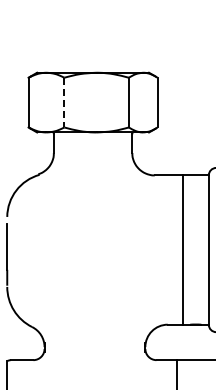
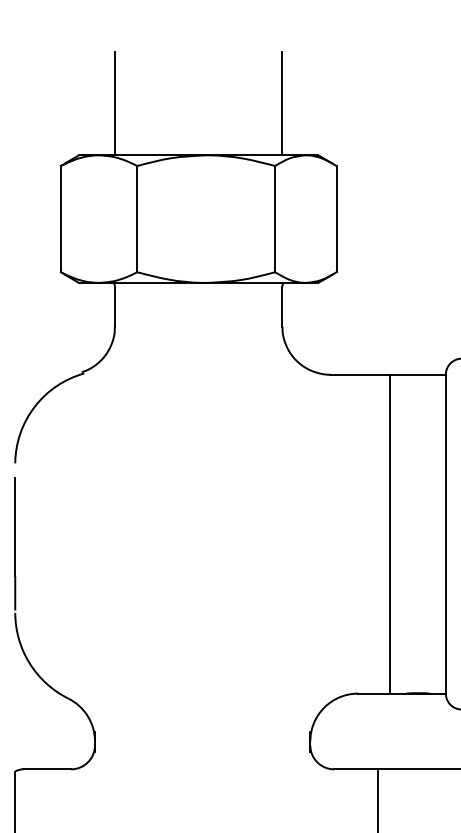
line: (53, 48) -> (114, 103), added
line: (132, 48) -> (282, 103), added
line: (64, 102) -> (137, 218), dashed -> solid

